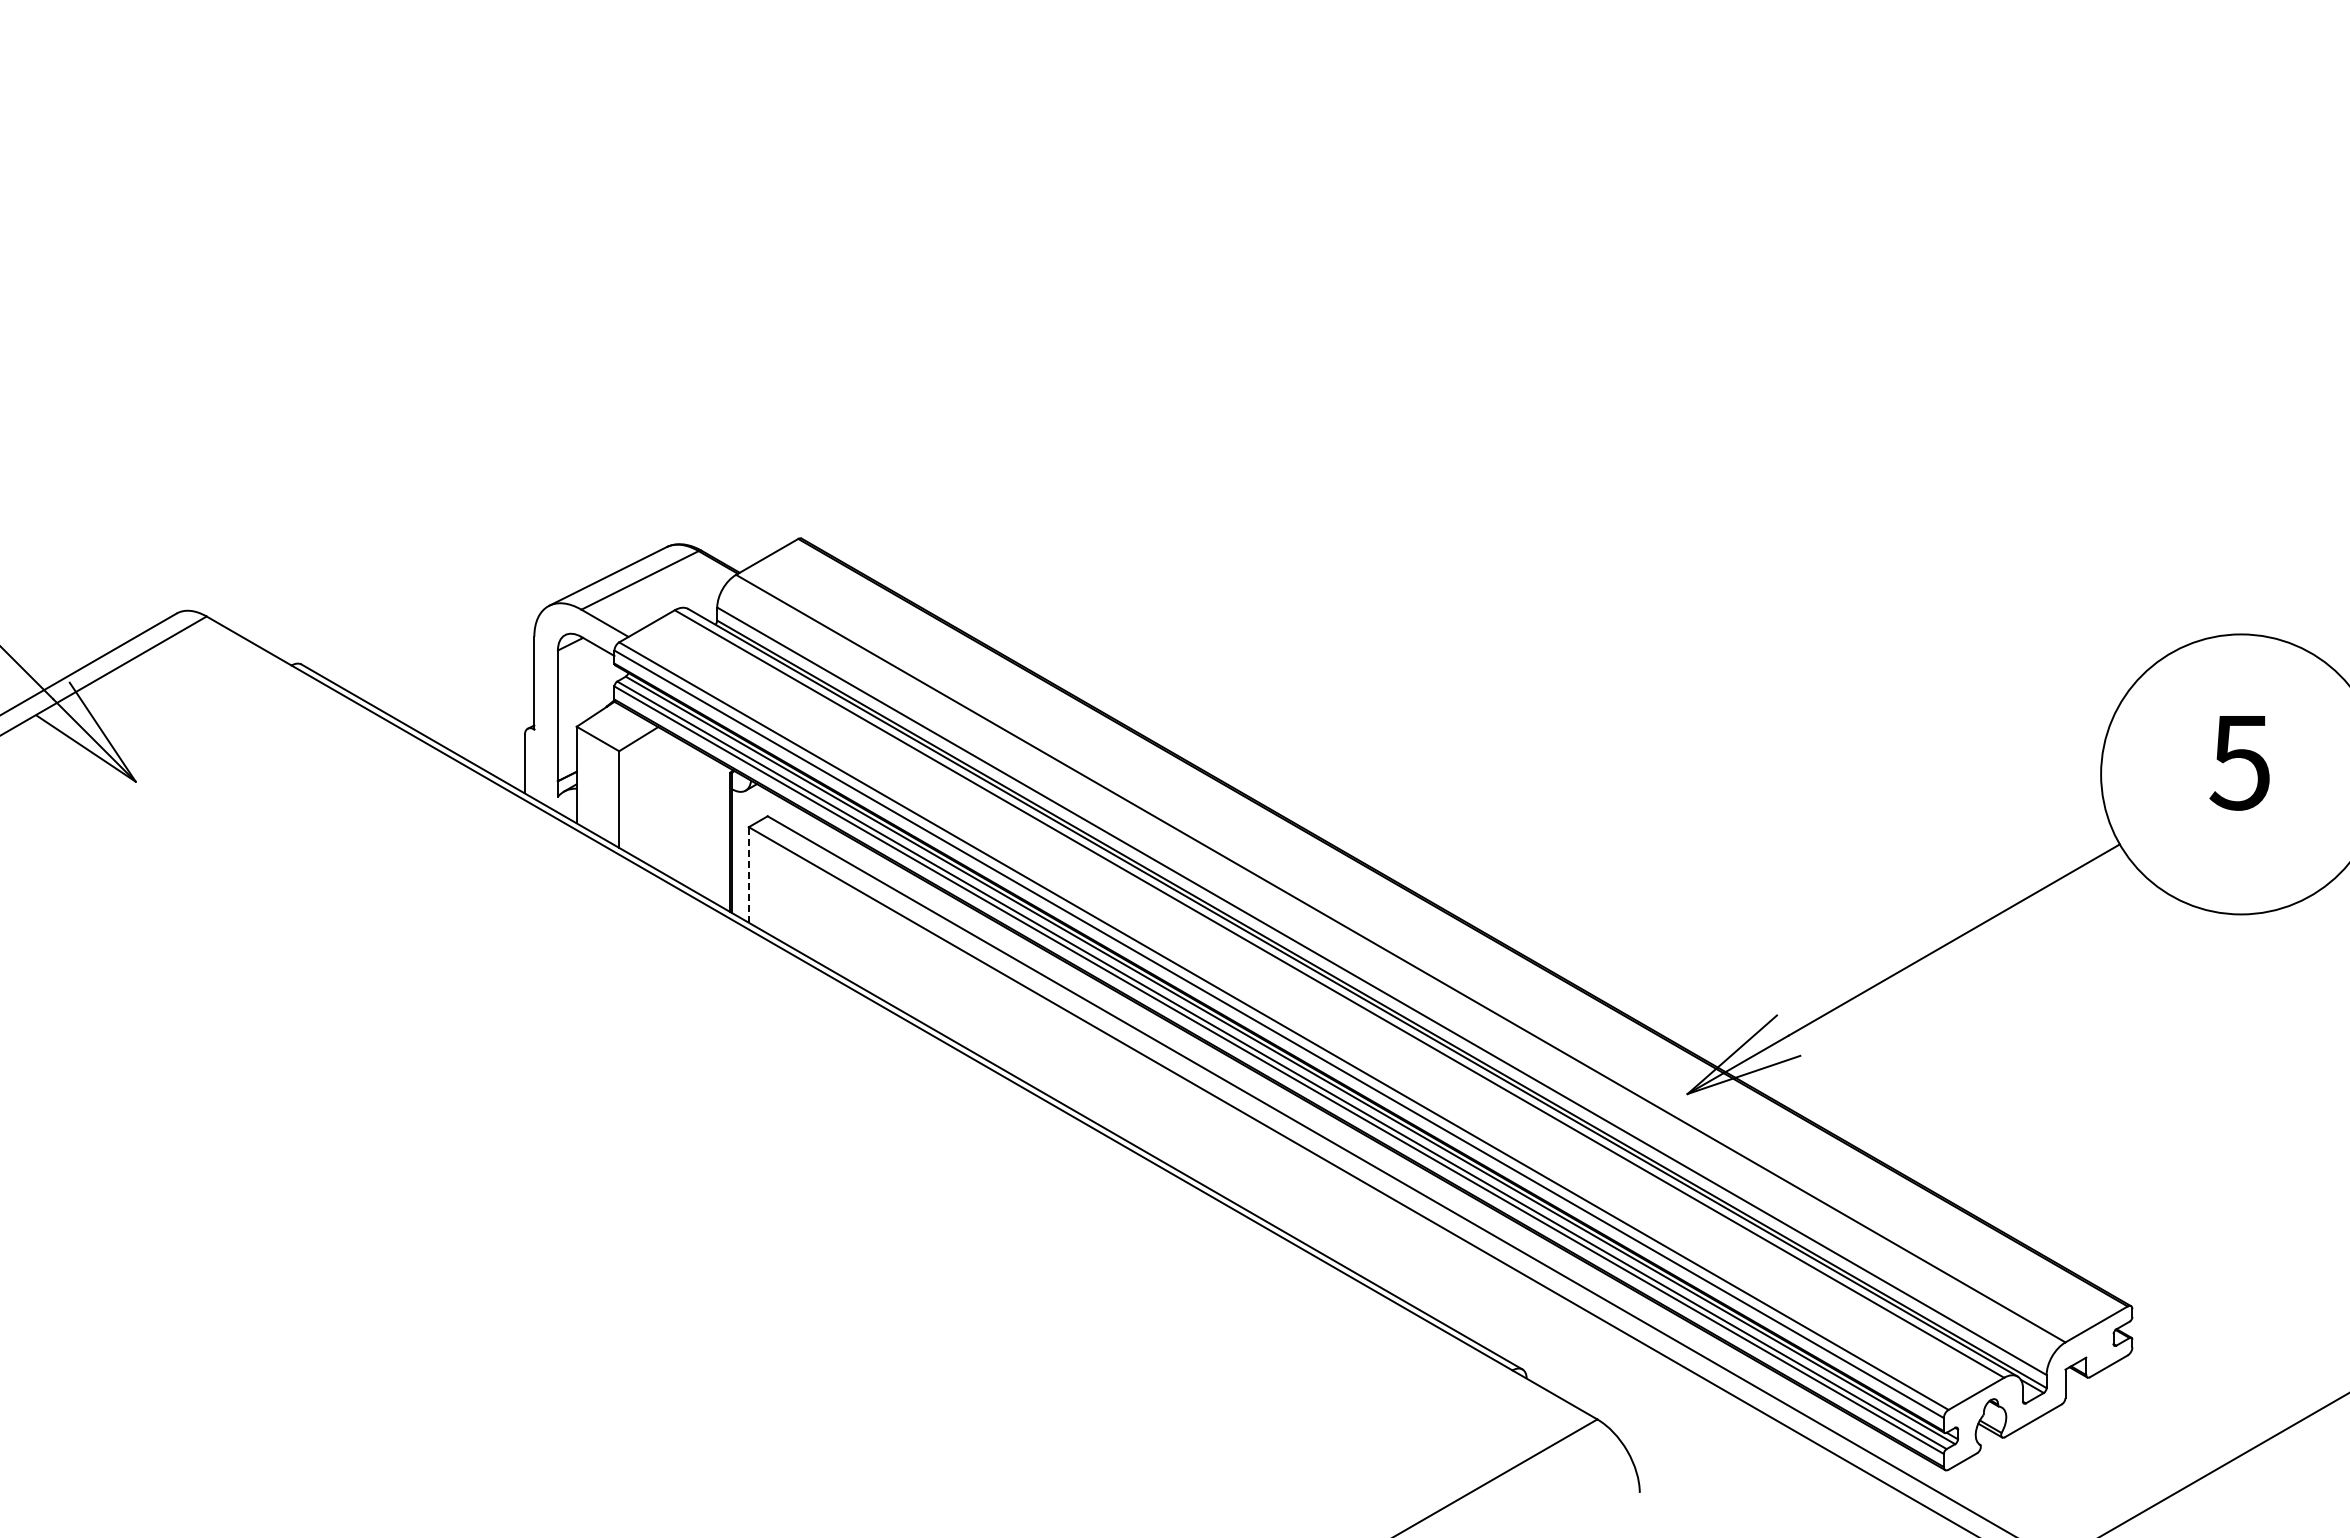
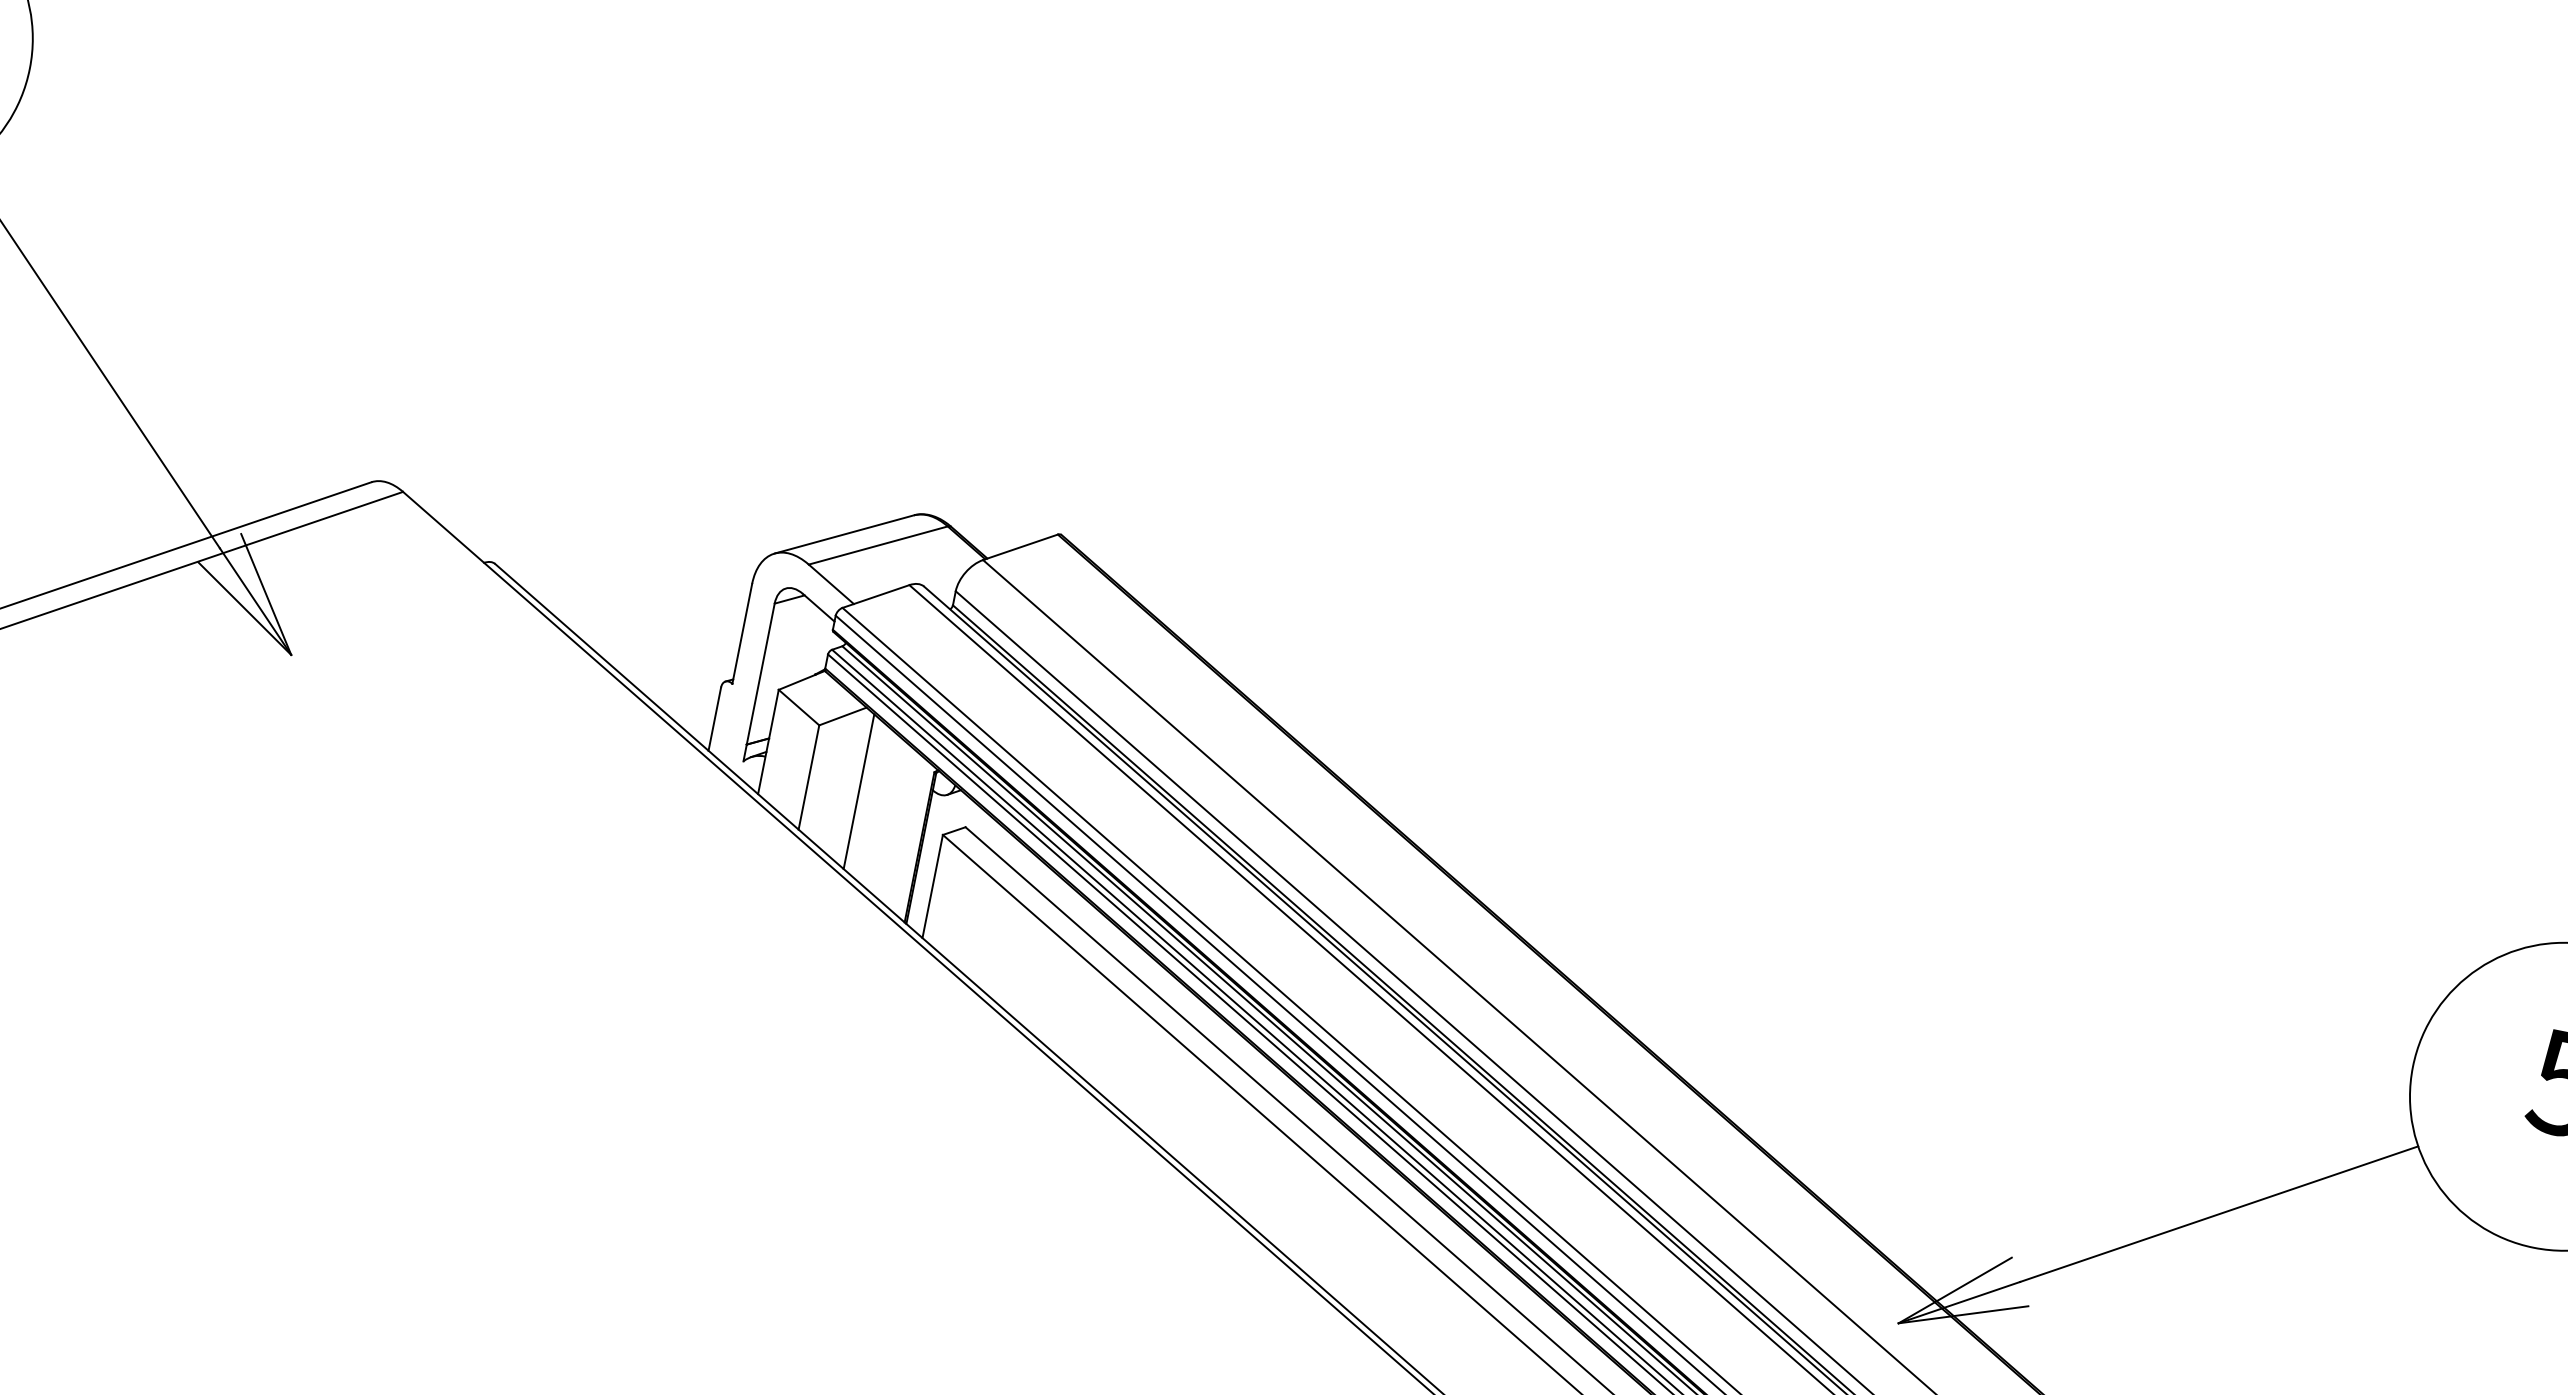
line: (666, 803) -> (859, 791), added
line: (748, 874) -> (932, 885), dashed -> solid

